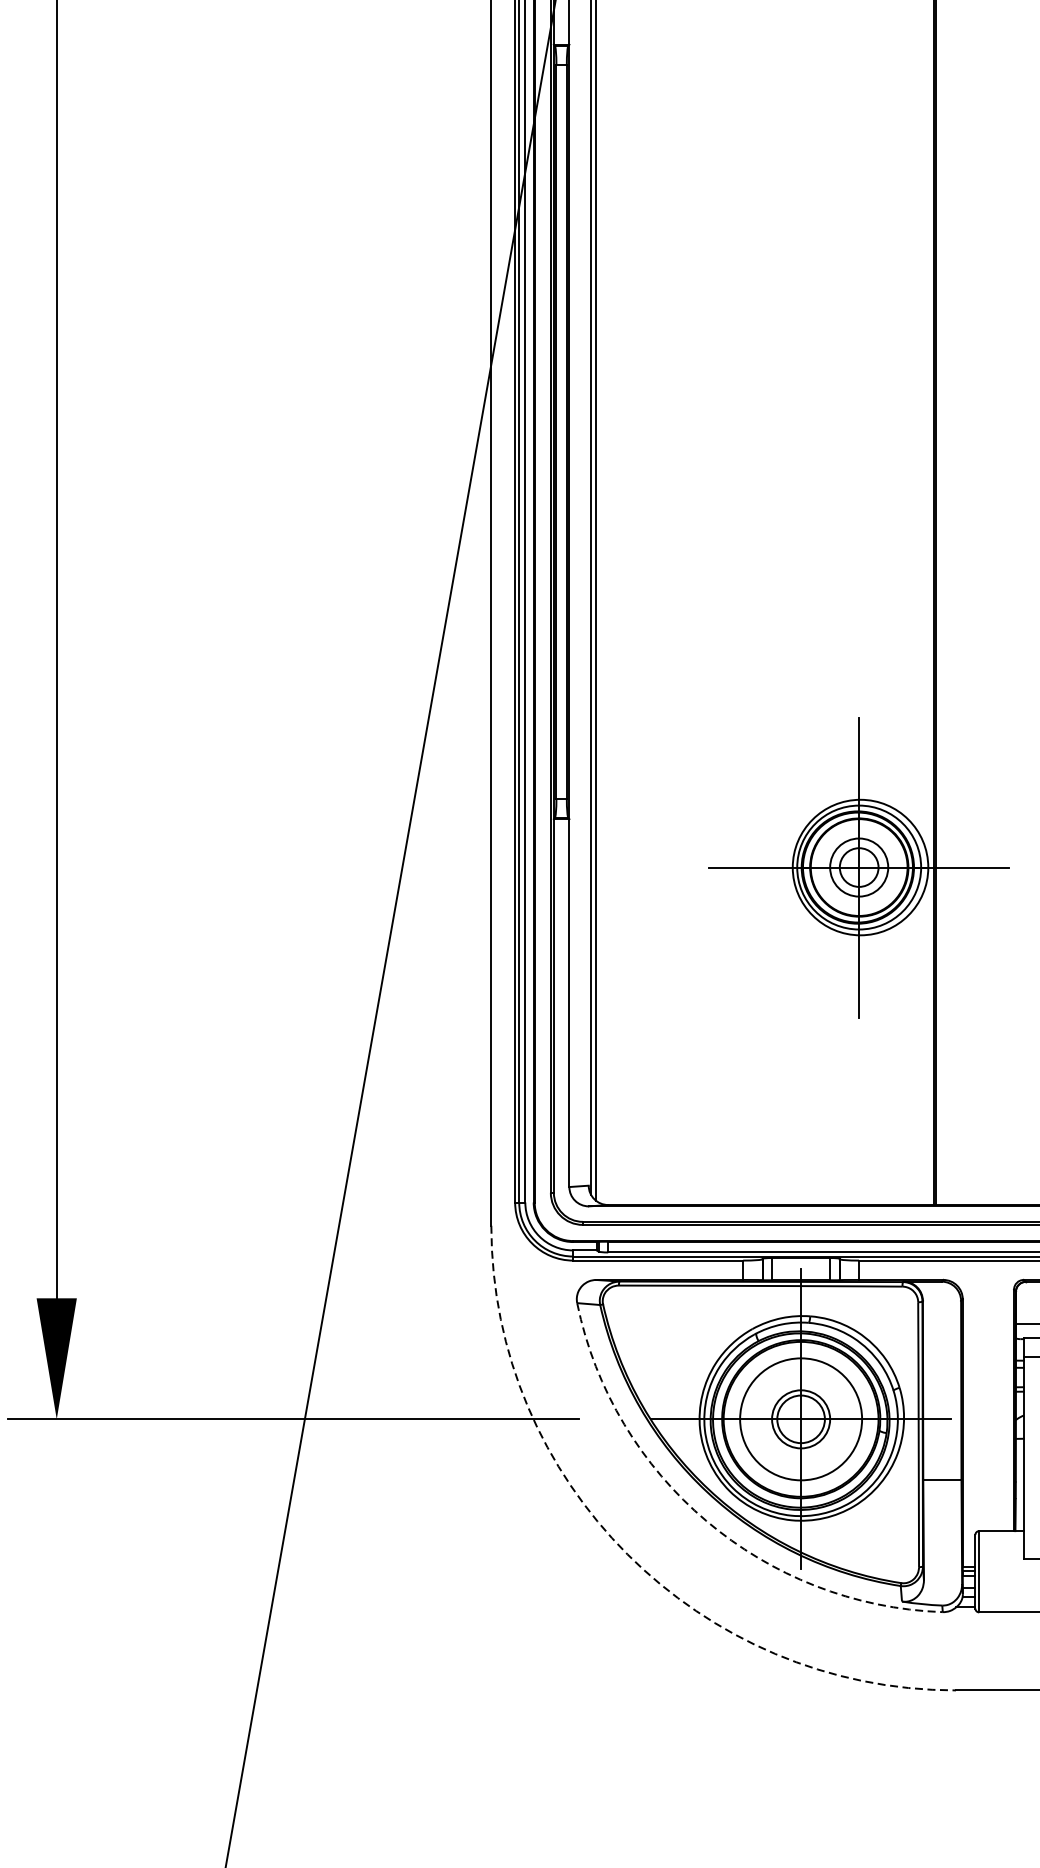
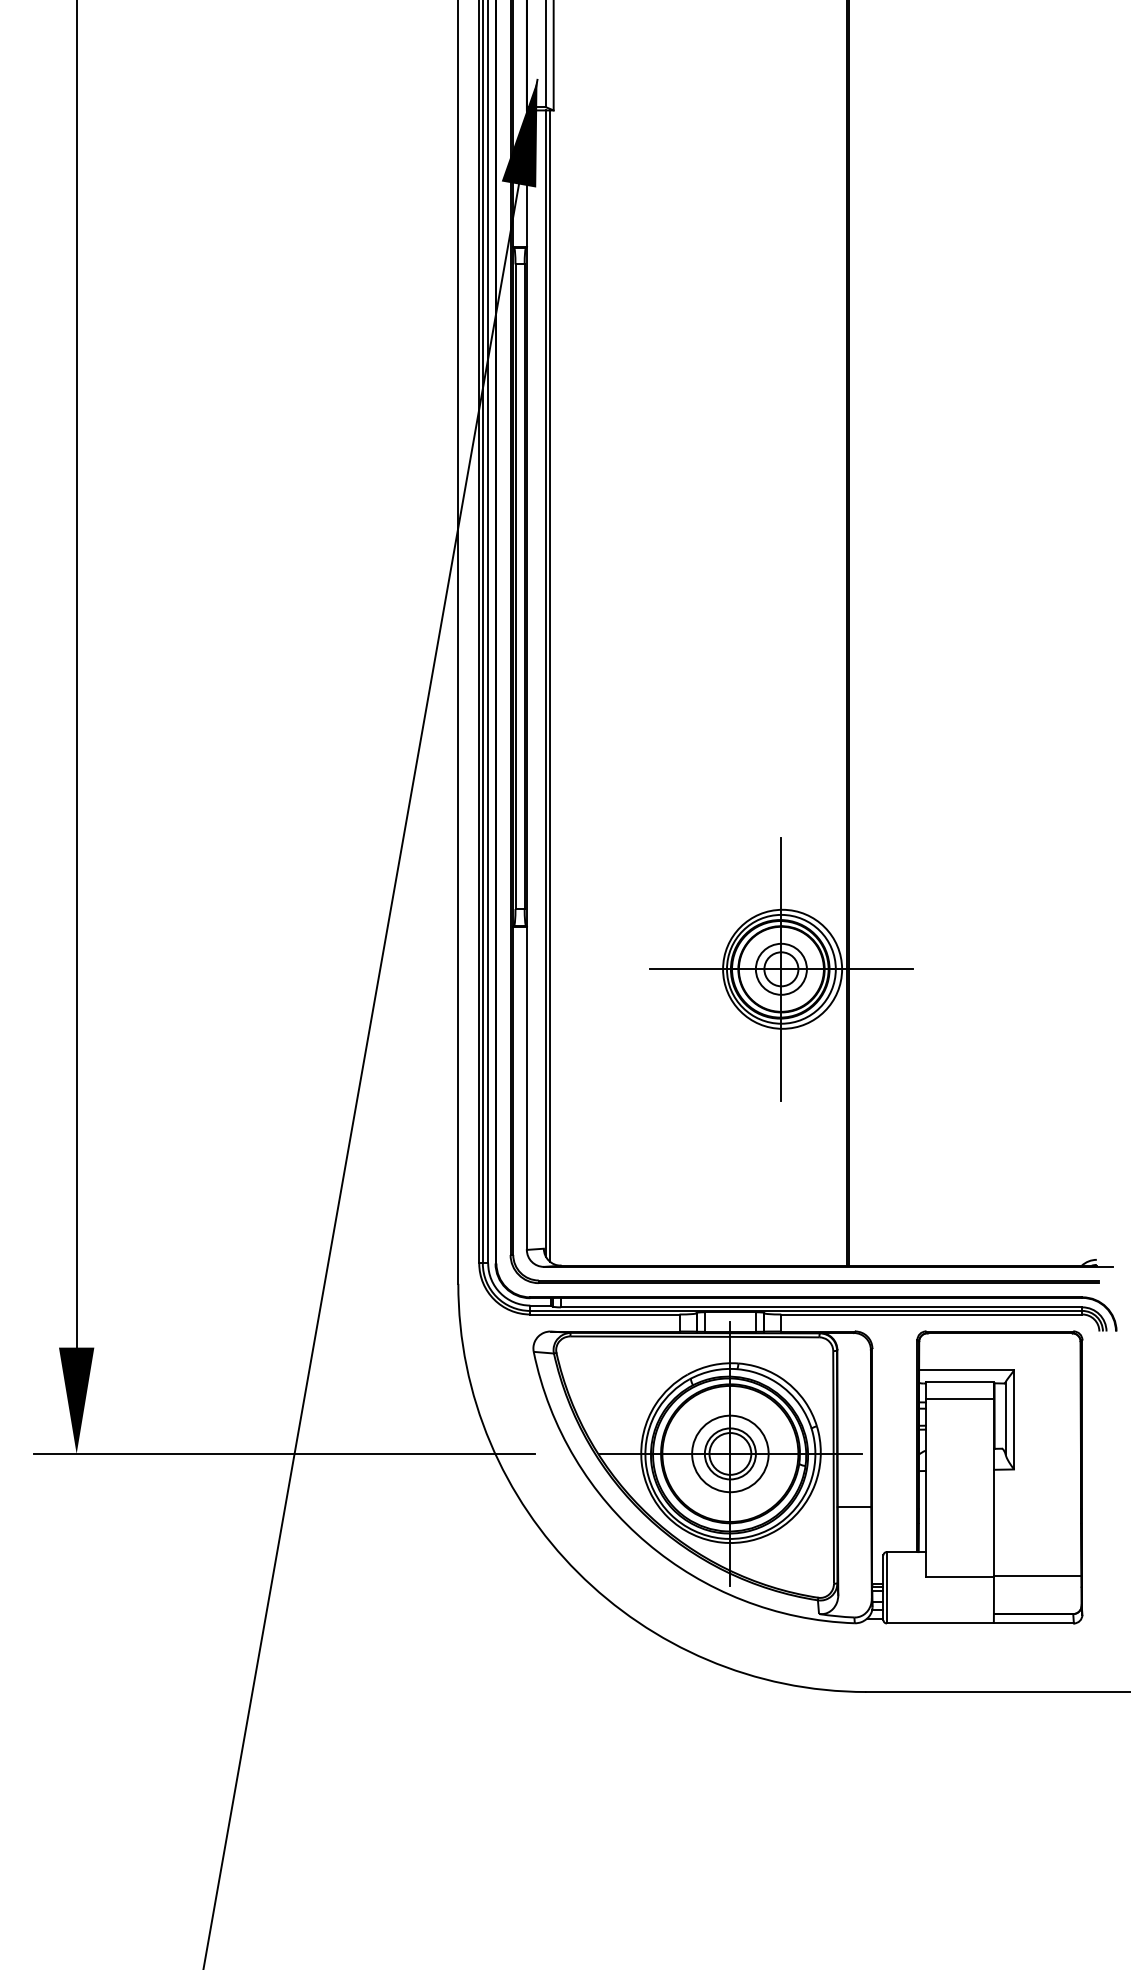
circle: (801, 1418) -> (730, 1453), size x0.71
arc: (706, 1521) -> (647, 1543), dashed -> solid
arc: (627, 1554) -> (577, 1572), dashed -> solid

